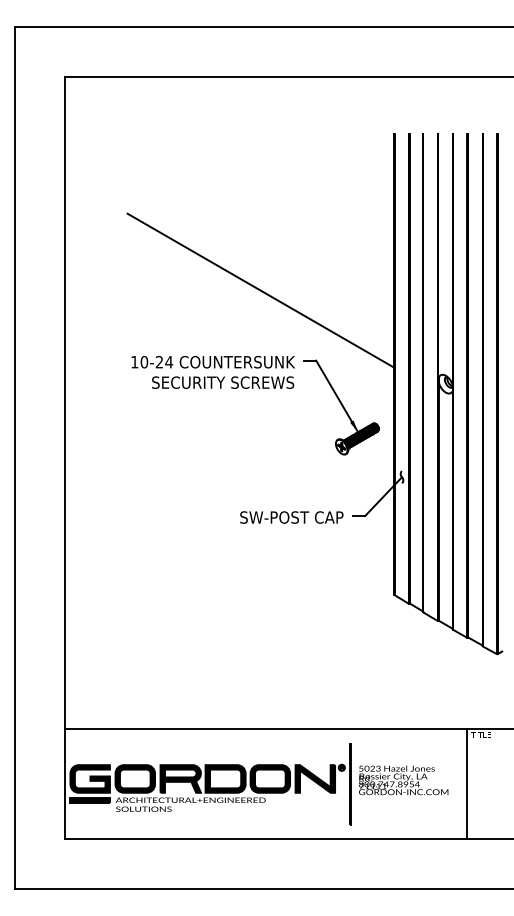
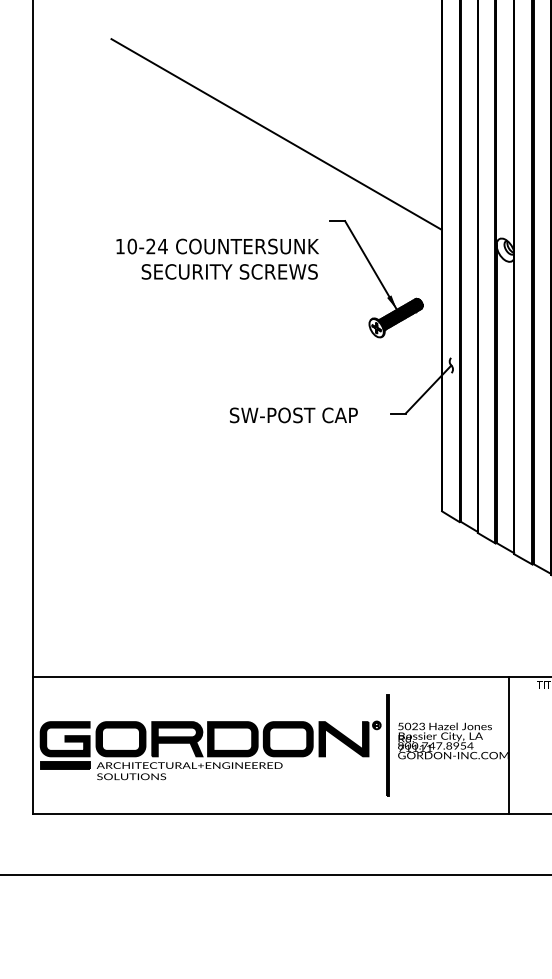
text: (212, 372) -> (216, 259), moved
text: (291, 517) -> (293, 415), moved
line: (466, 783) -> (508, 744), moved

